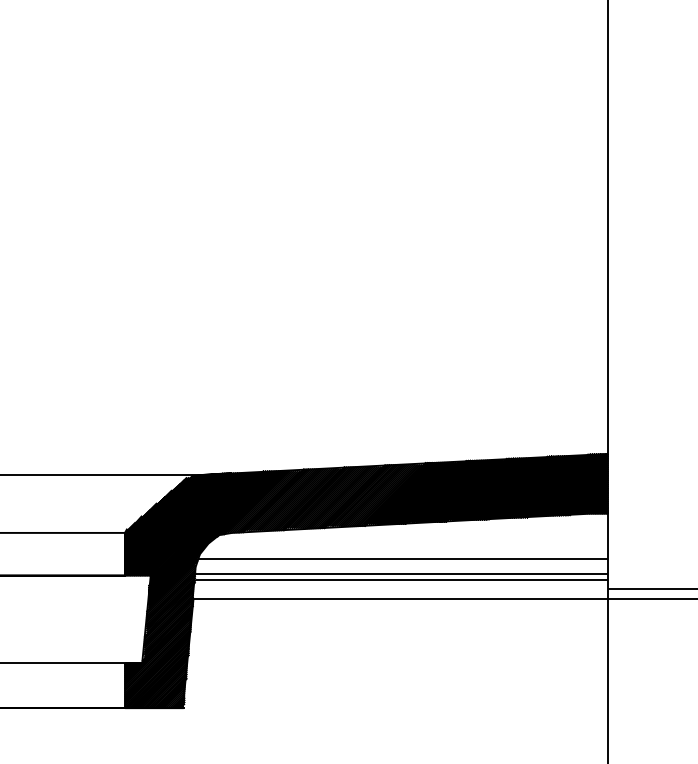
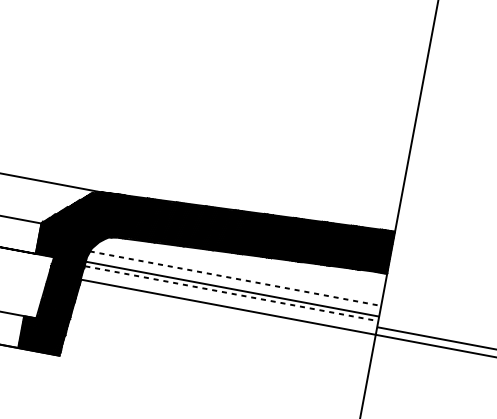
line: (403, 558) -> (235, 278), solid -> dashed
line: (402, 579) -> (232, 293), solid -> dashed

